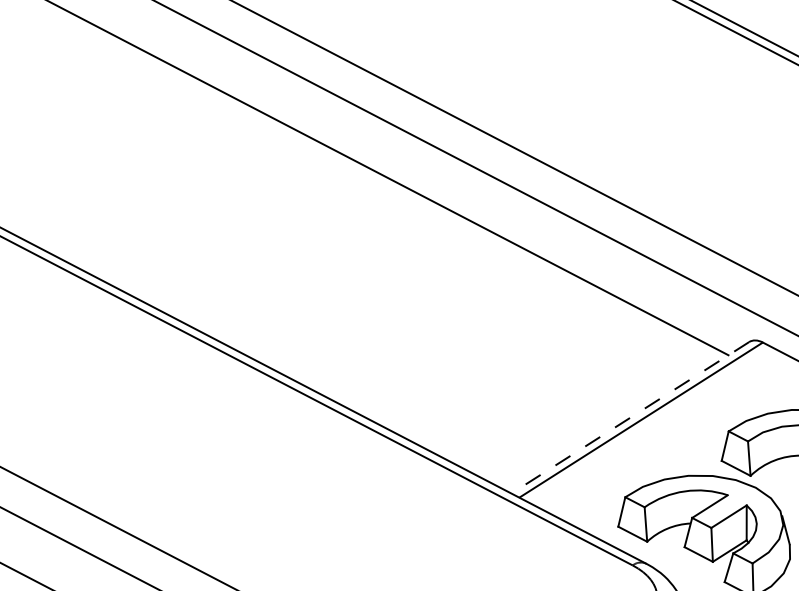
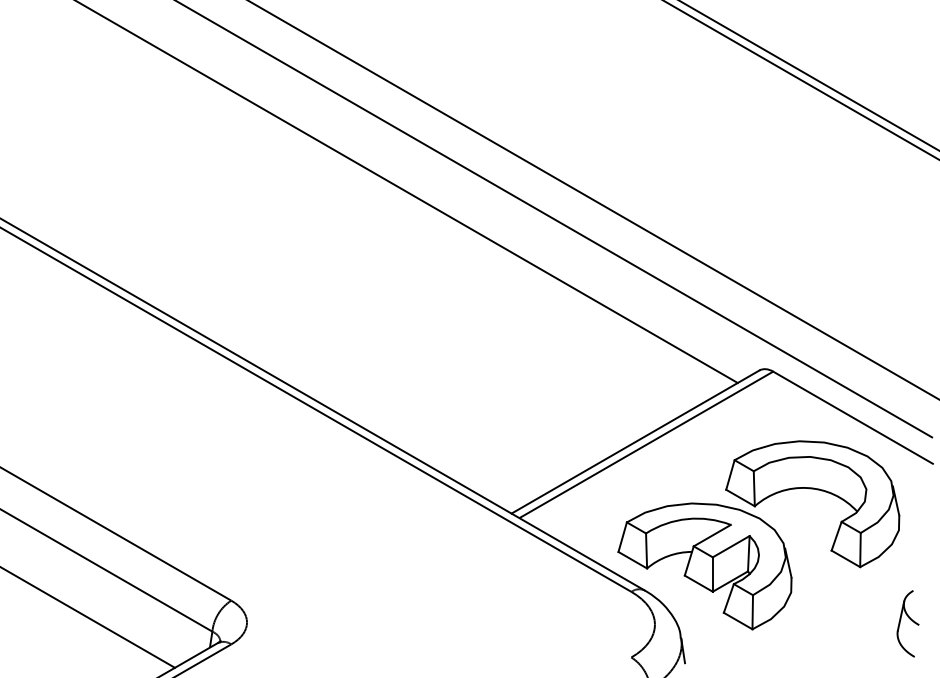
line: (630, 418) -> (635, 442), dashed -> solid

